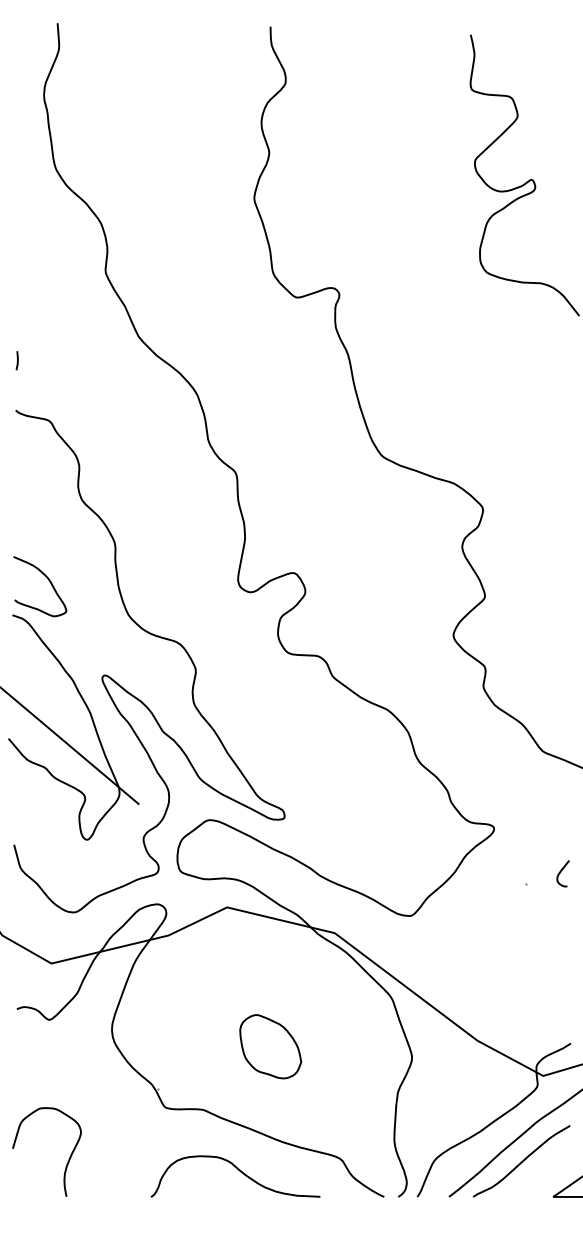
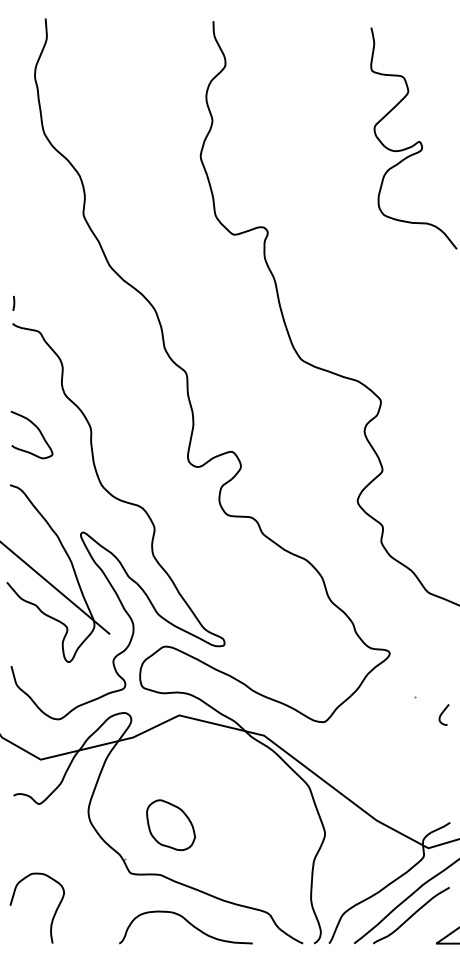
line: (17, 360) -> (14, 303), moved
curve: (49, 582) -> (39, 431), moved
curve: (561, 872) -> (442, 713), moved
part: (270, 1046) -> (170, 825), moved

